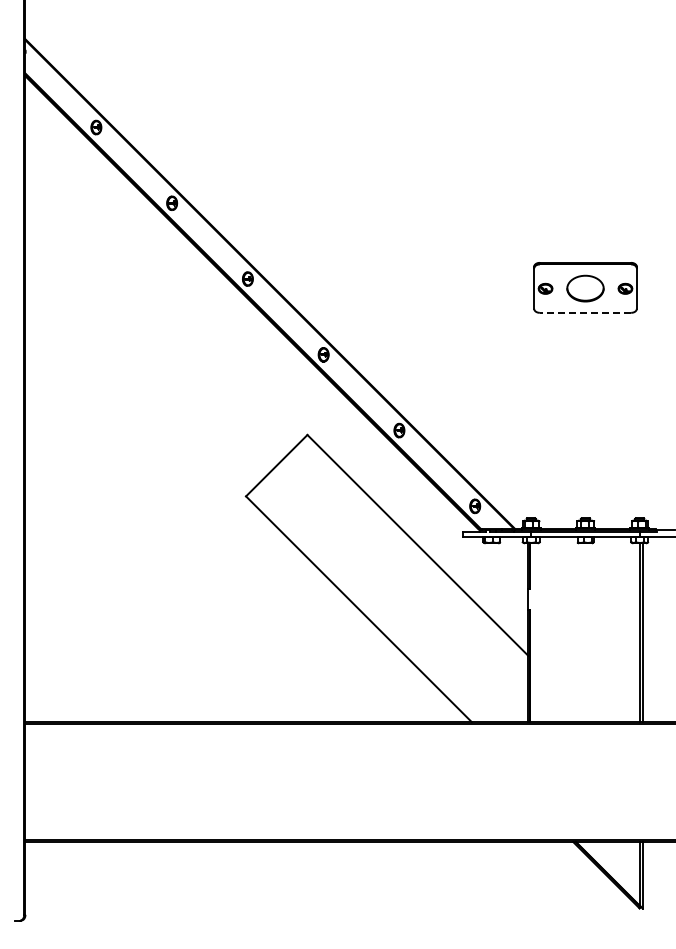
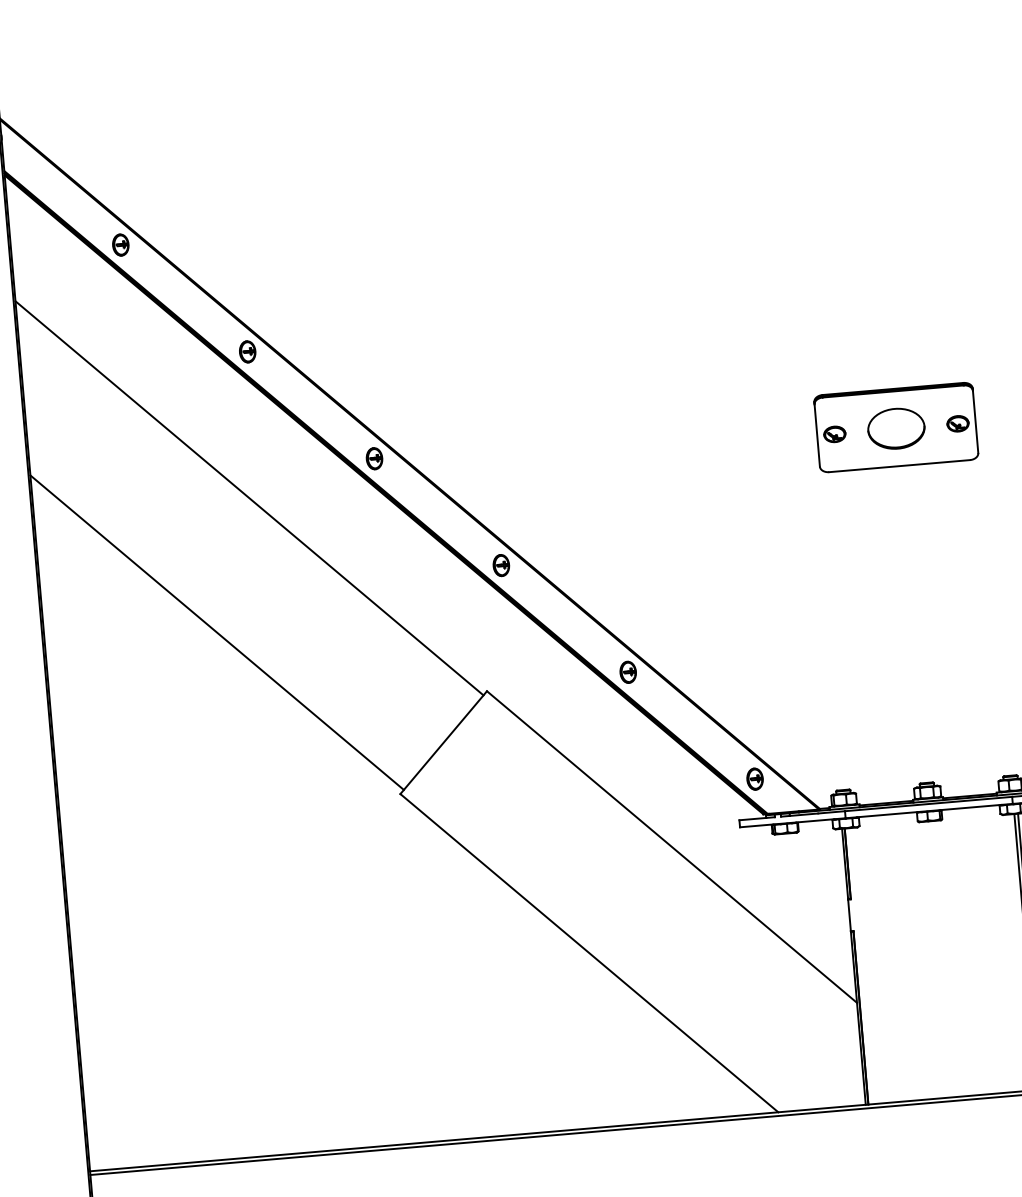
line: (165, 297) -> (249, 497), added
line: (585, 312) -> (899, 465), dashed -> solid
line: (136, 381) -> (216, 631), added

